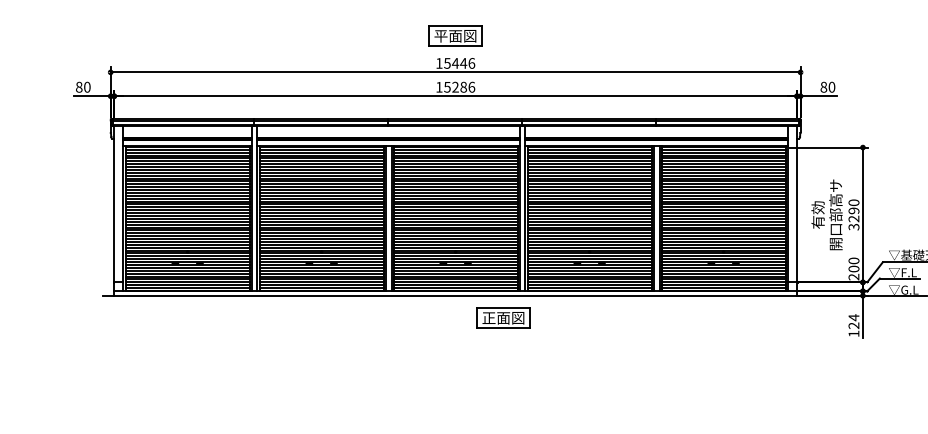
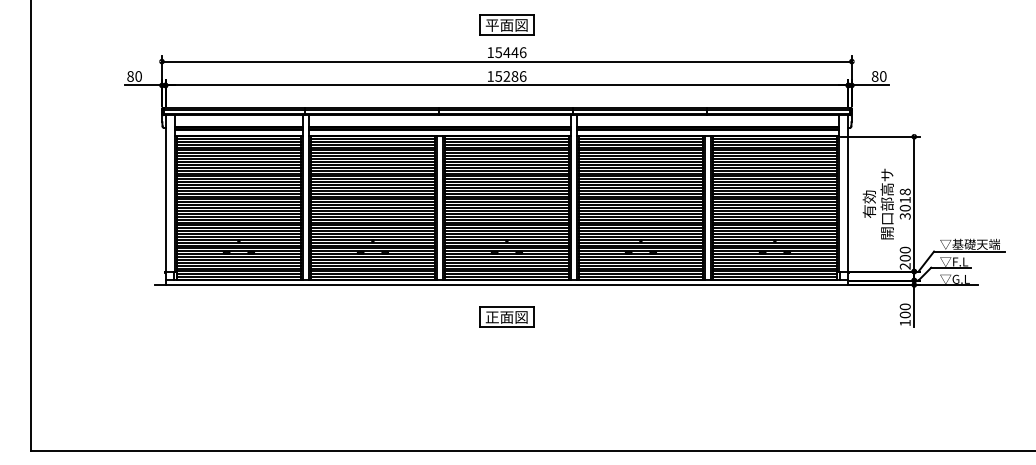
text: (853, 210) -> (904, 199), 3290 -> 3018
part: (503, 317) -> (506, 316), moved
text: (853, 321) -> (904, 310), 124 -> 100

